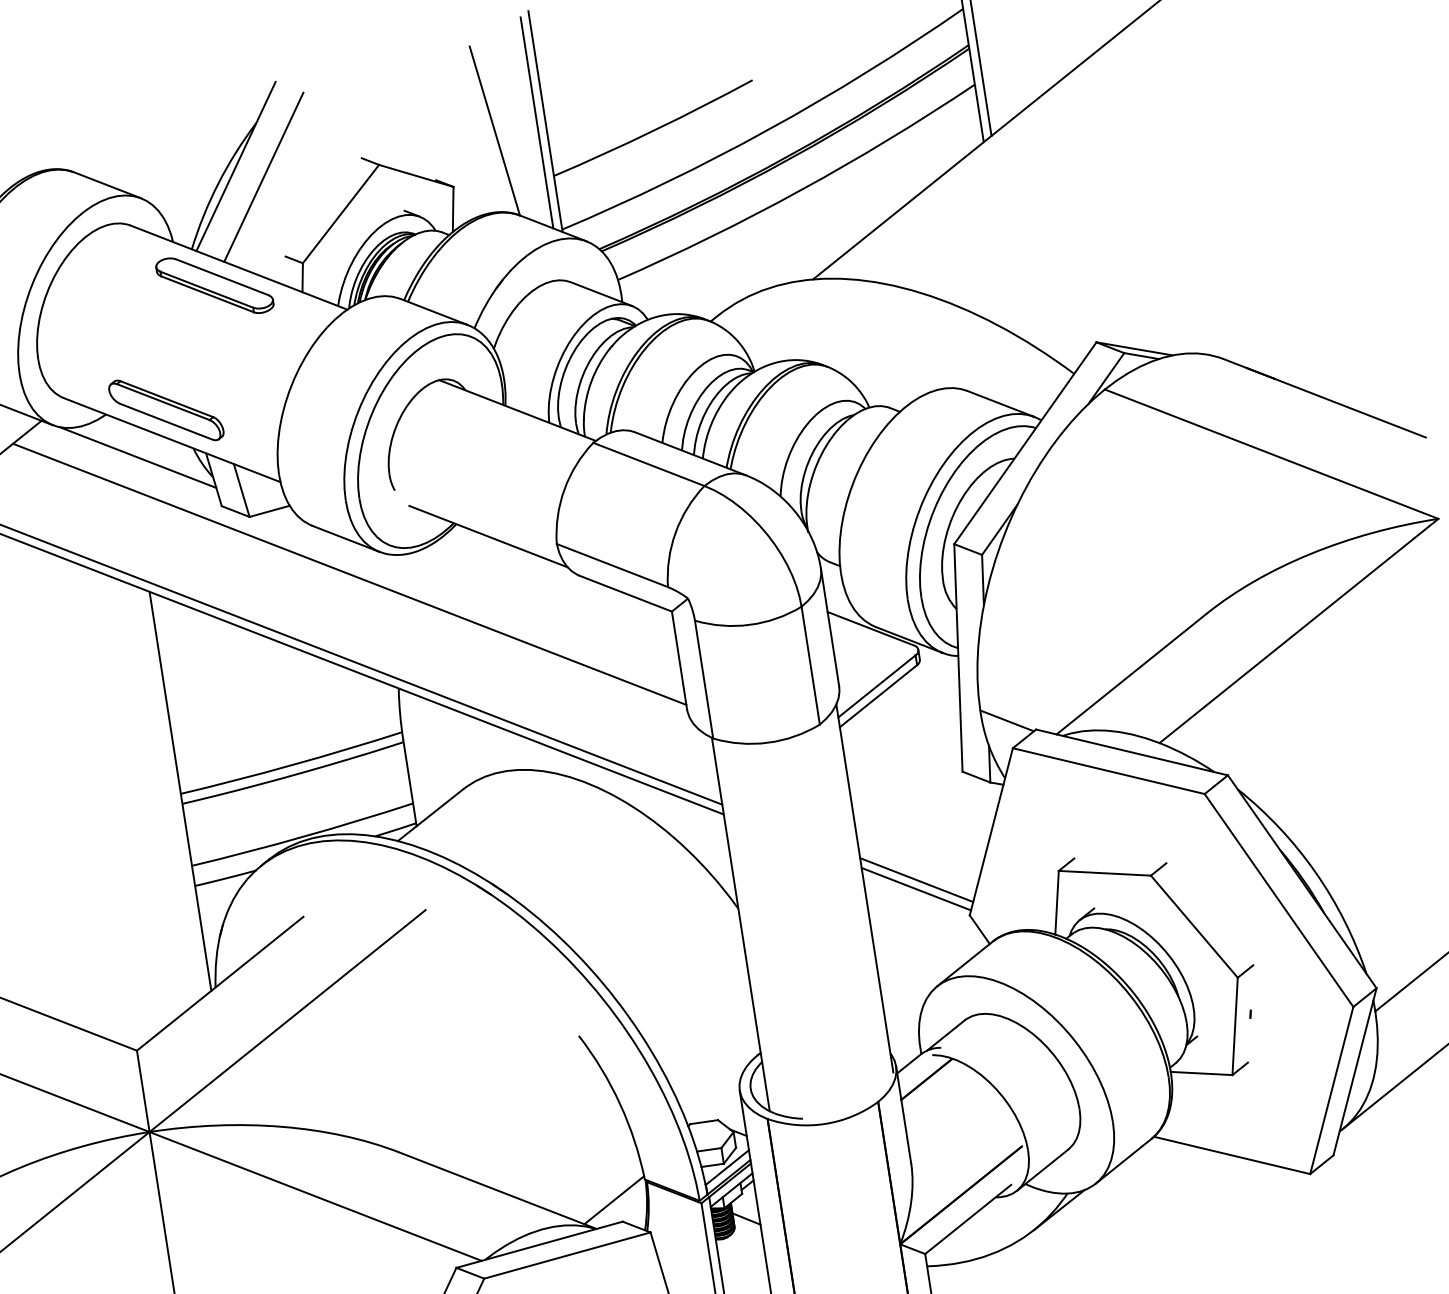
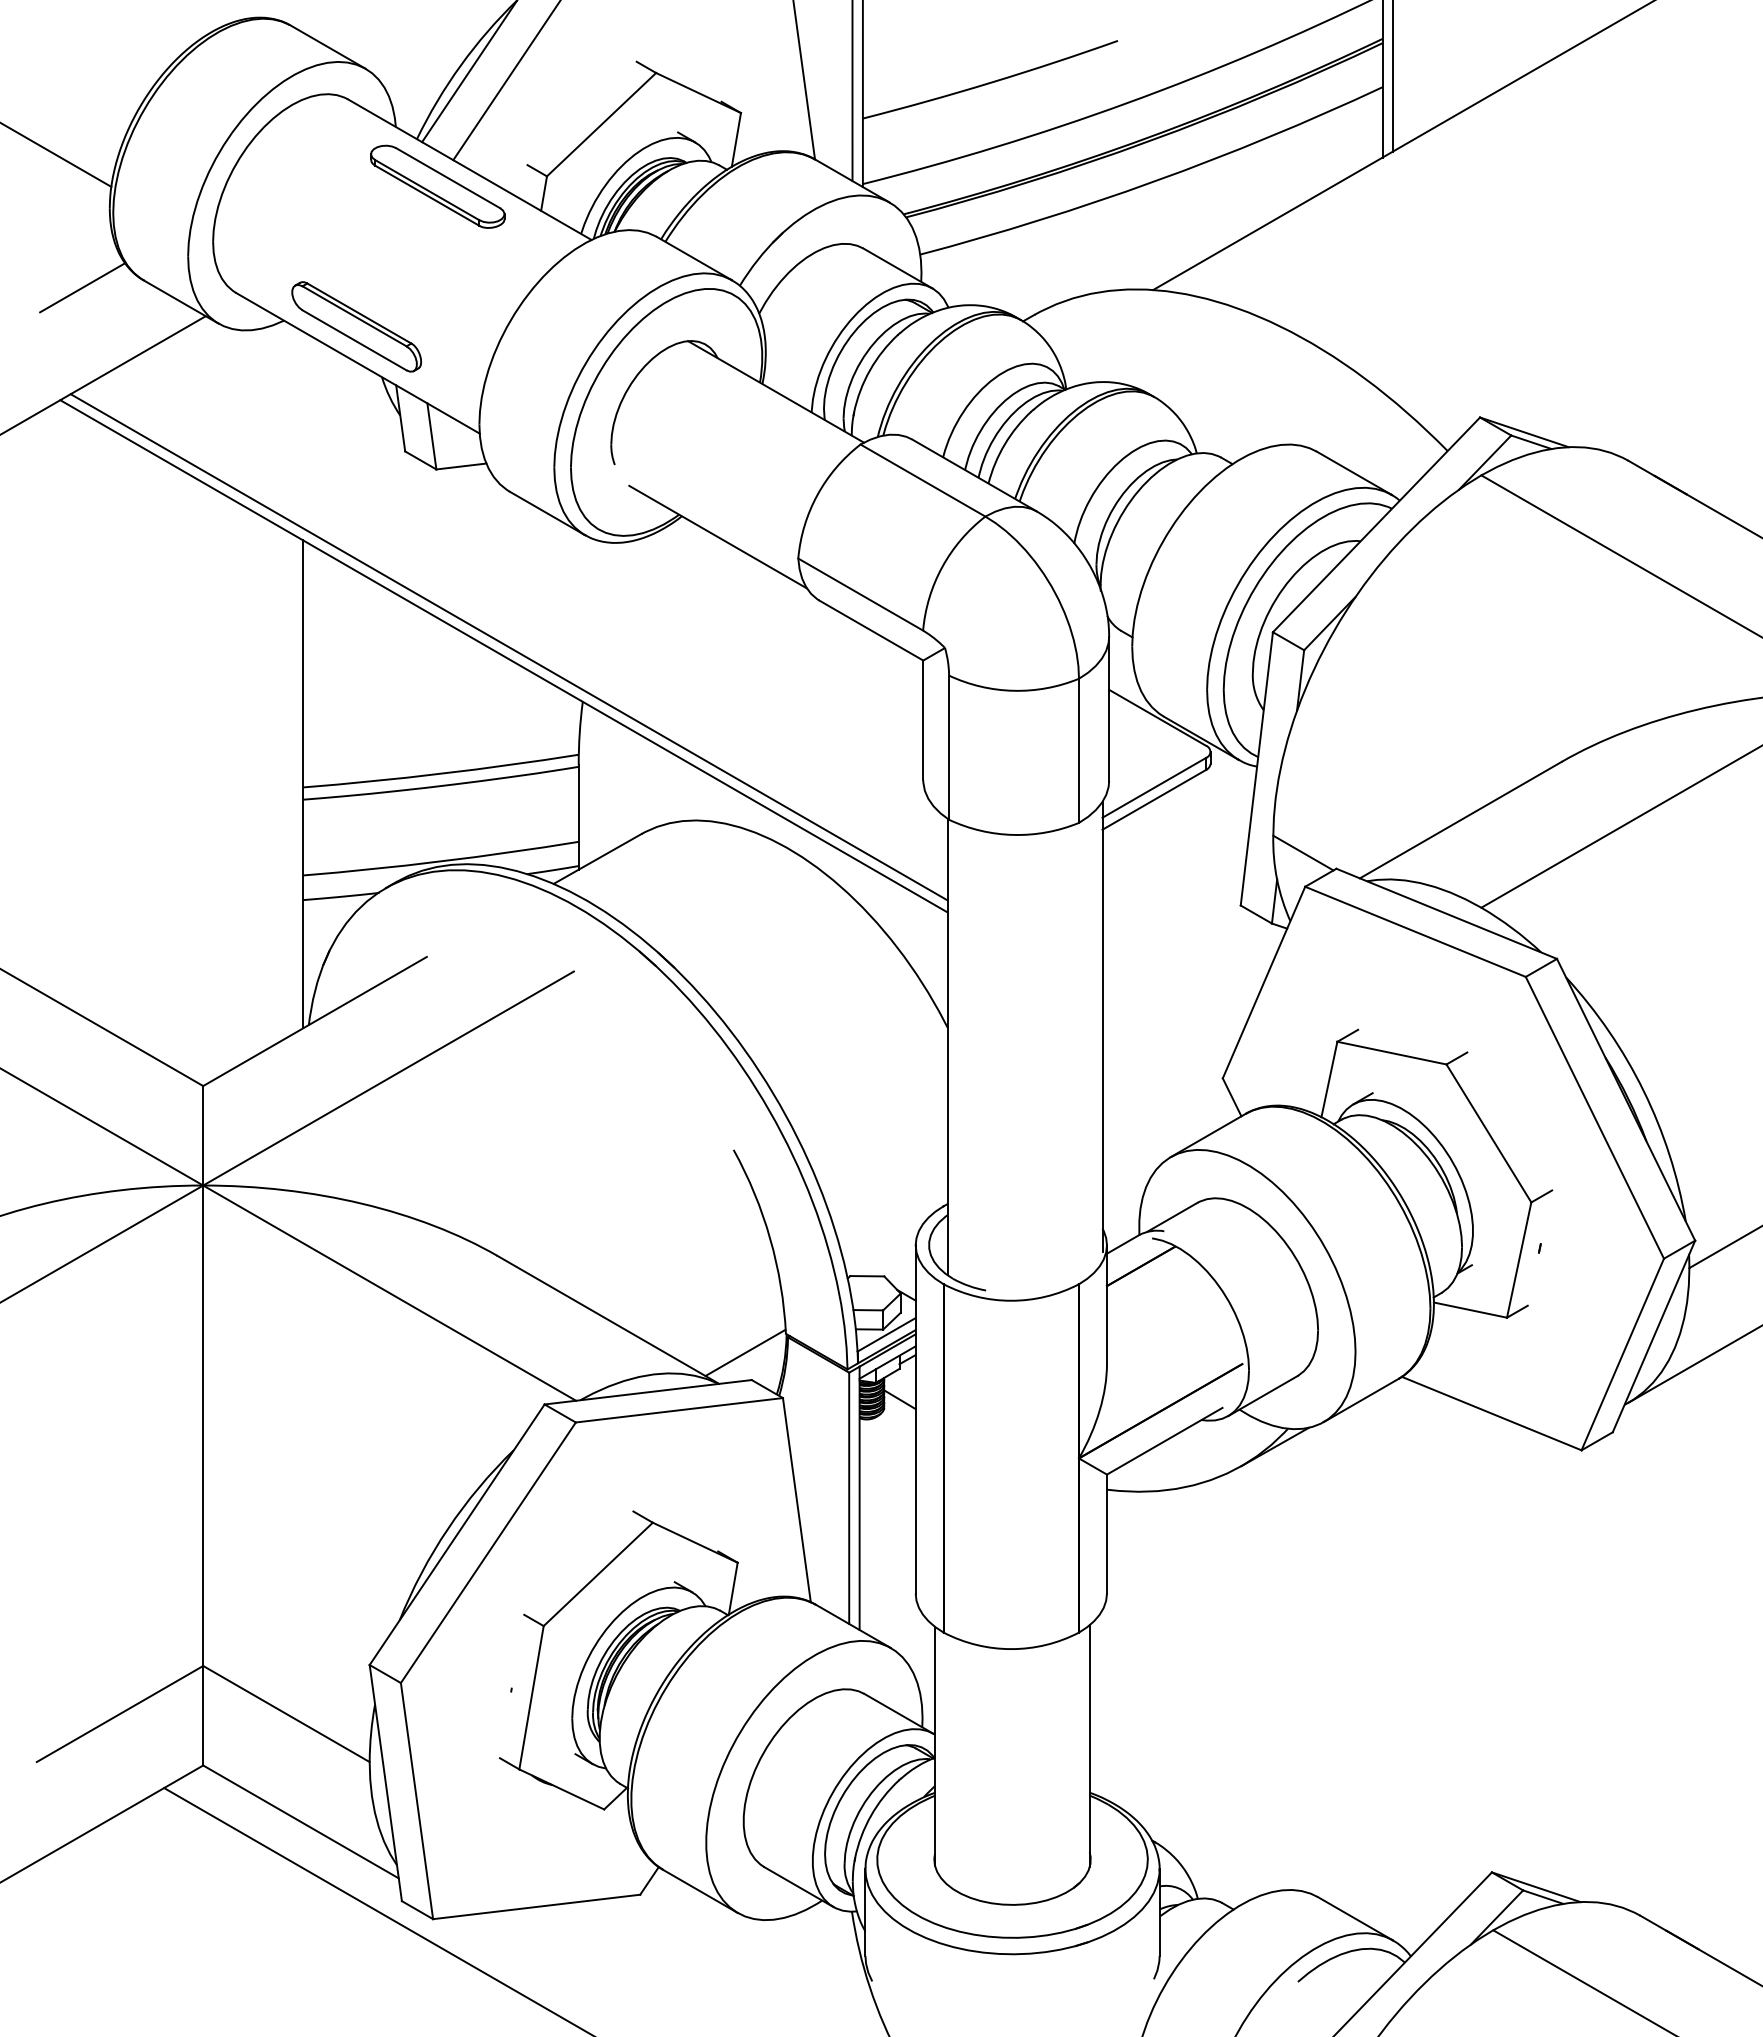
line: (138, 457) -> (314, 377), removed
line: (349, 574) -> (545, 556), removed
line: (916, 880) -> (1165, 1026), removed
line: (915, 888) -> (1163, 1036), removed

